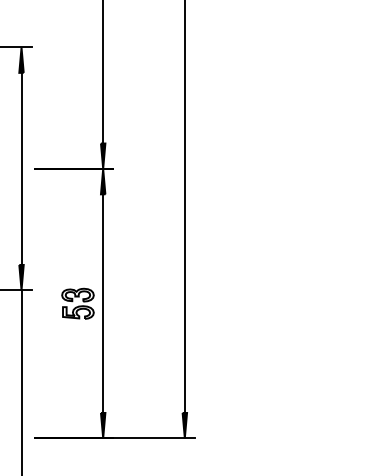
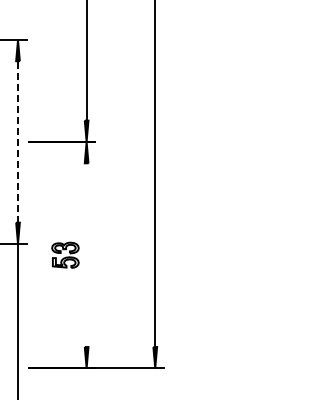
line: (22, 168) -> (18, 141), solid -> dashed
line: (103, 304) -> (86, 255), removed

